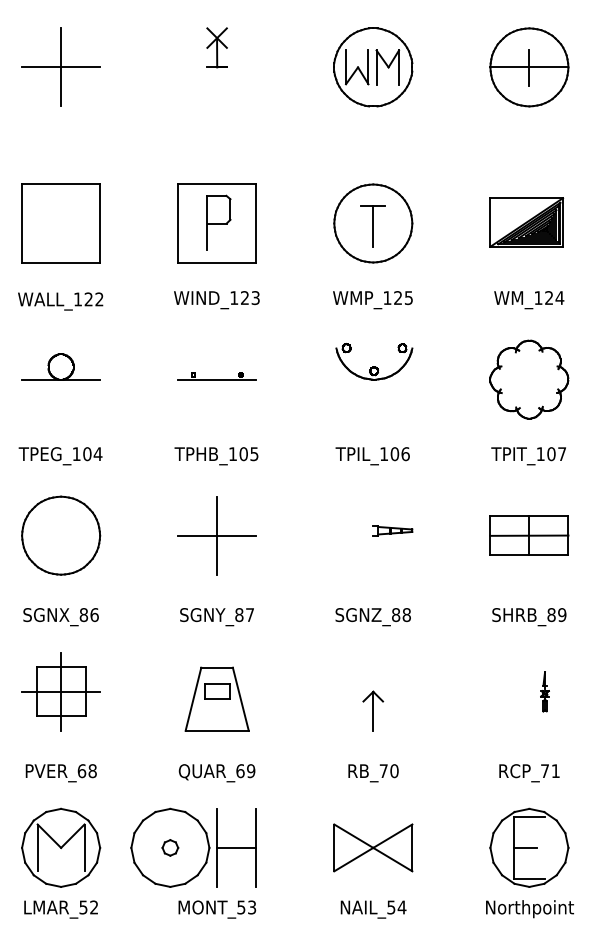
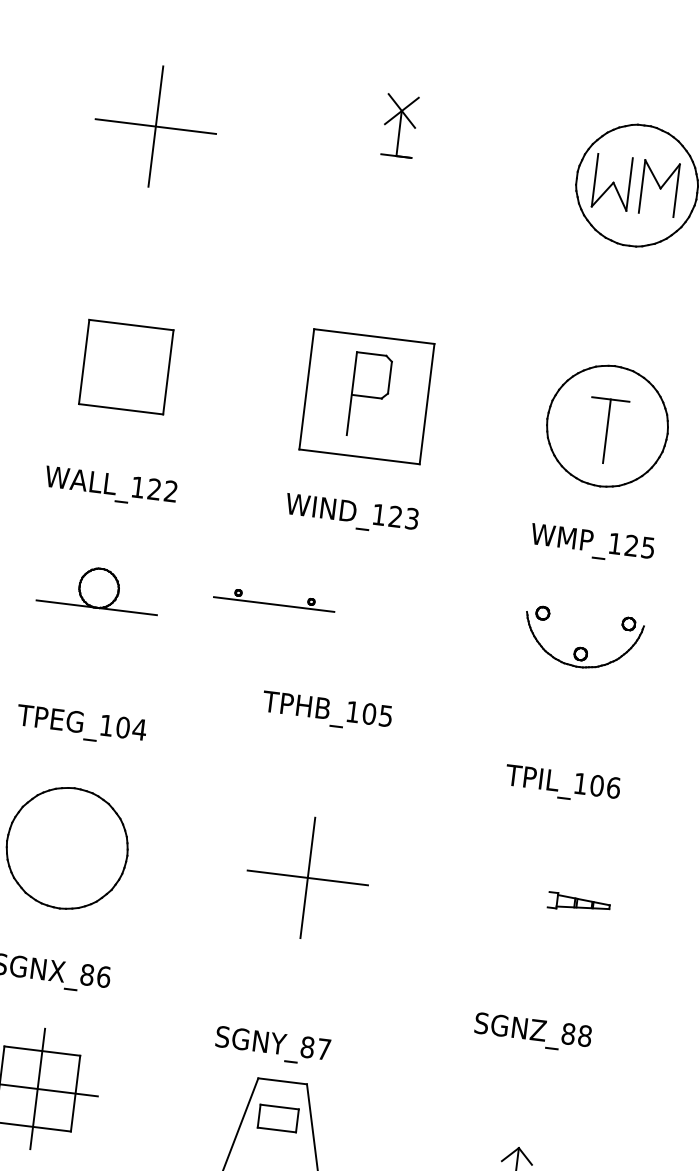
part: (60, 223) -> (125, 367), size x0.7
part: (216, 376) -> (273, 599), moved
text: (216, 456) -> (327, 712), moved
text: (216, 617) -> (271, 1046), moved

